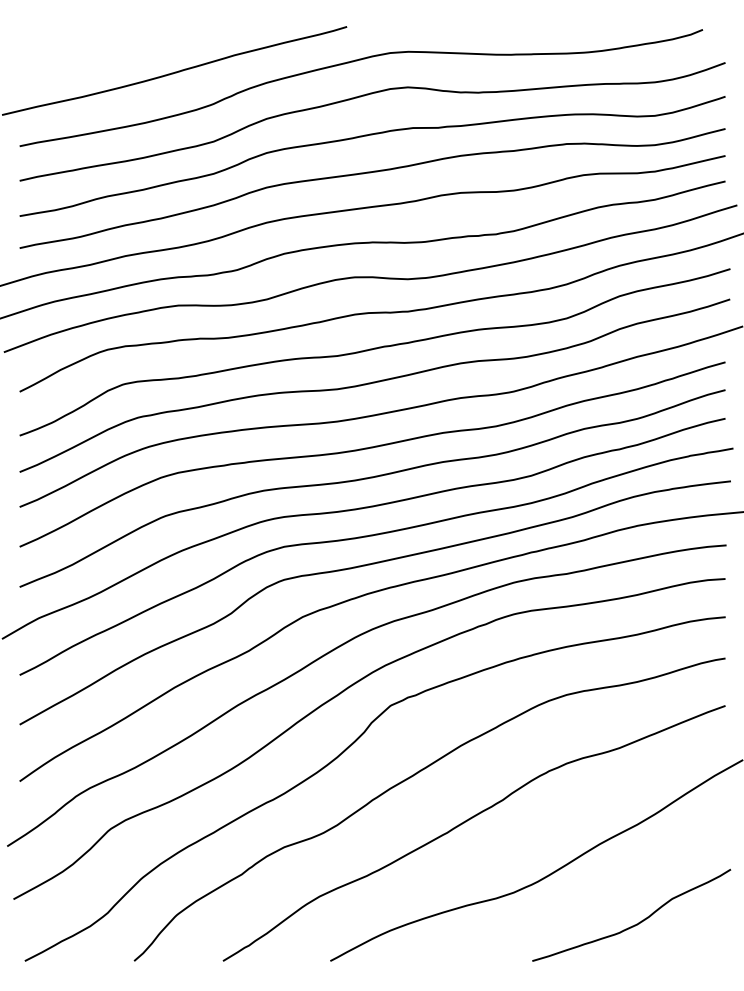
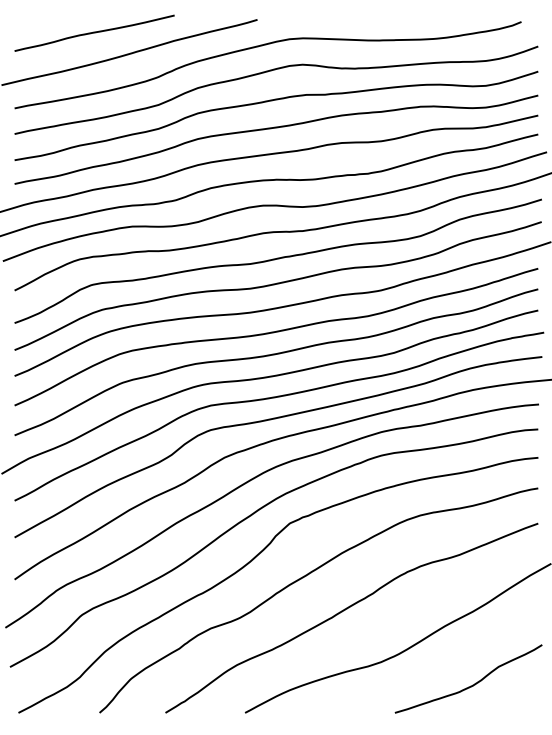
curve: (127, 43) -> (94, 32), added

